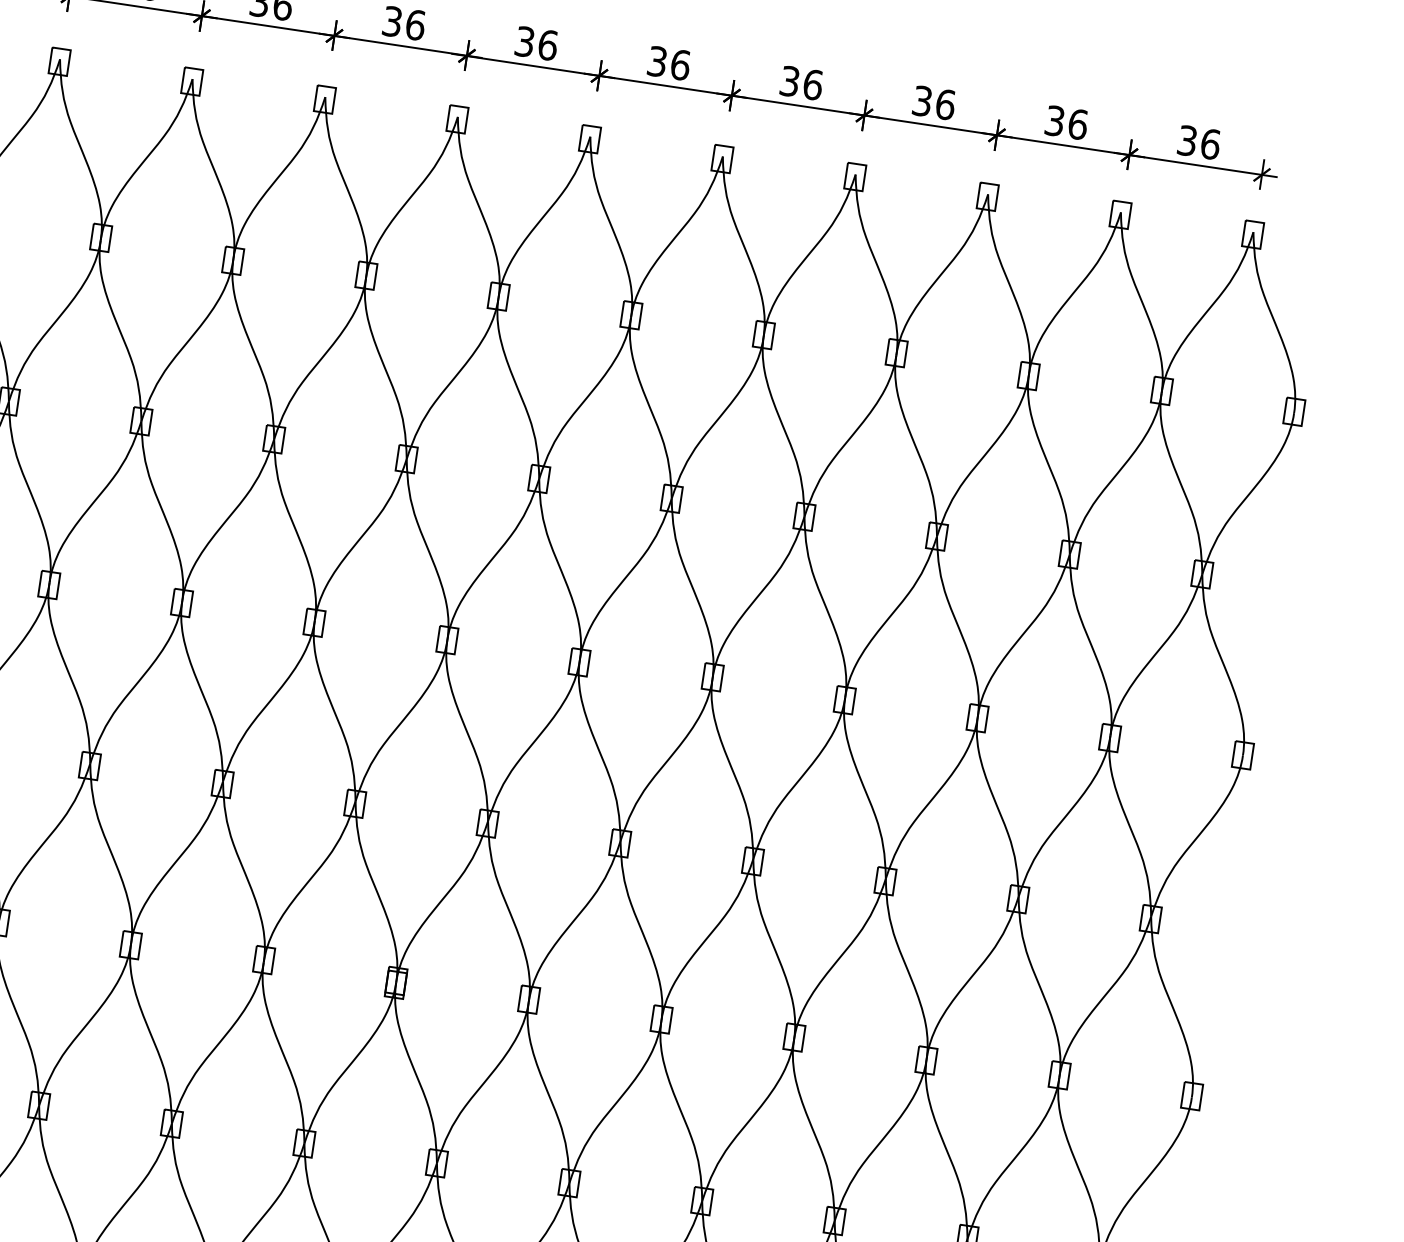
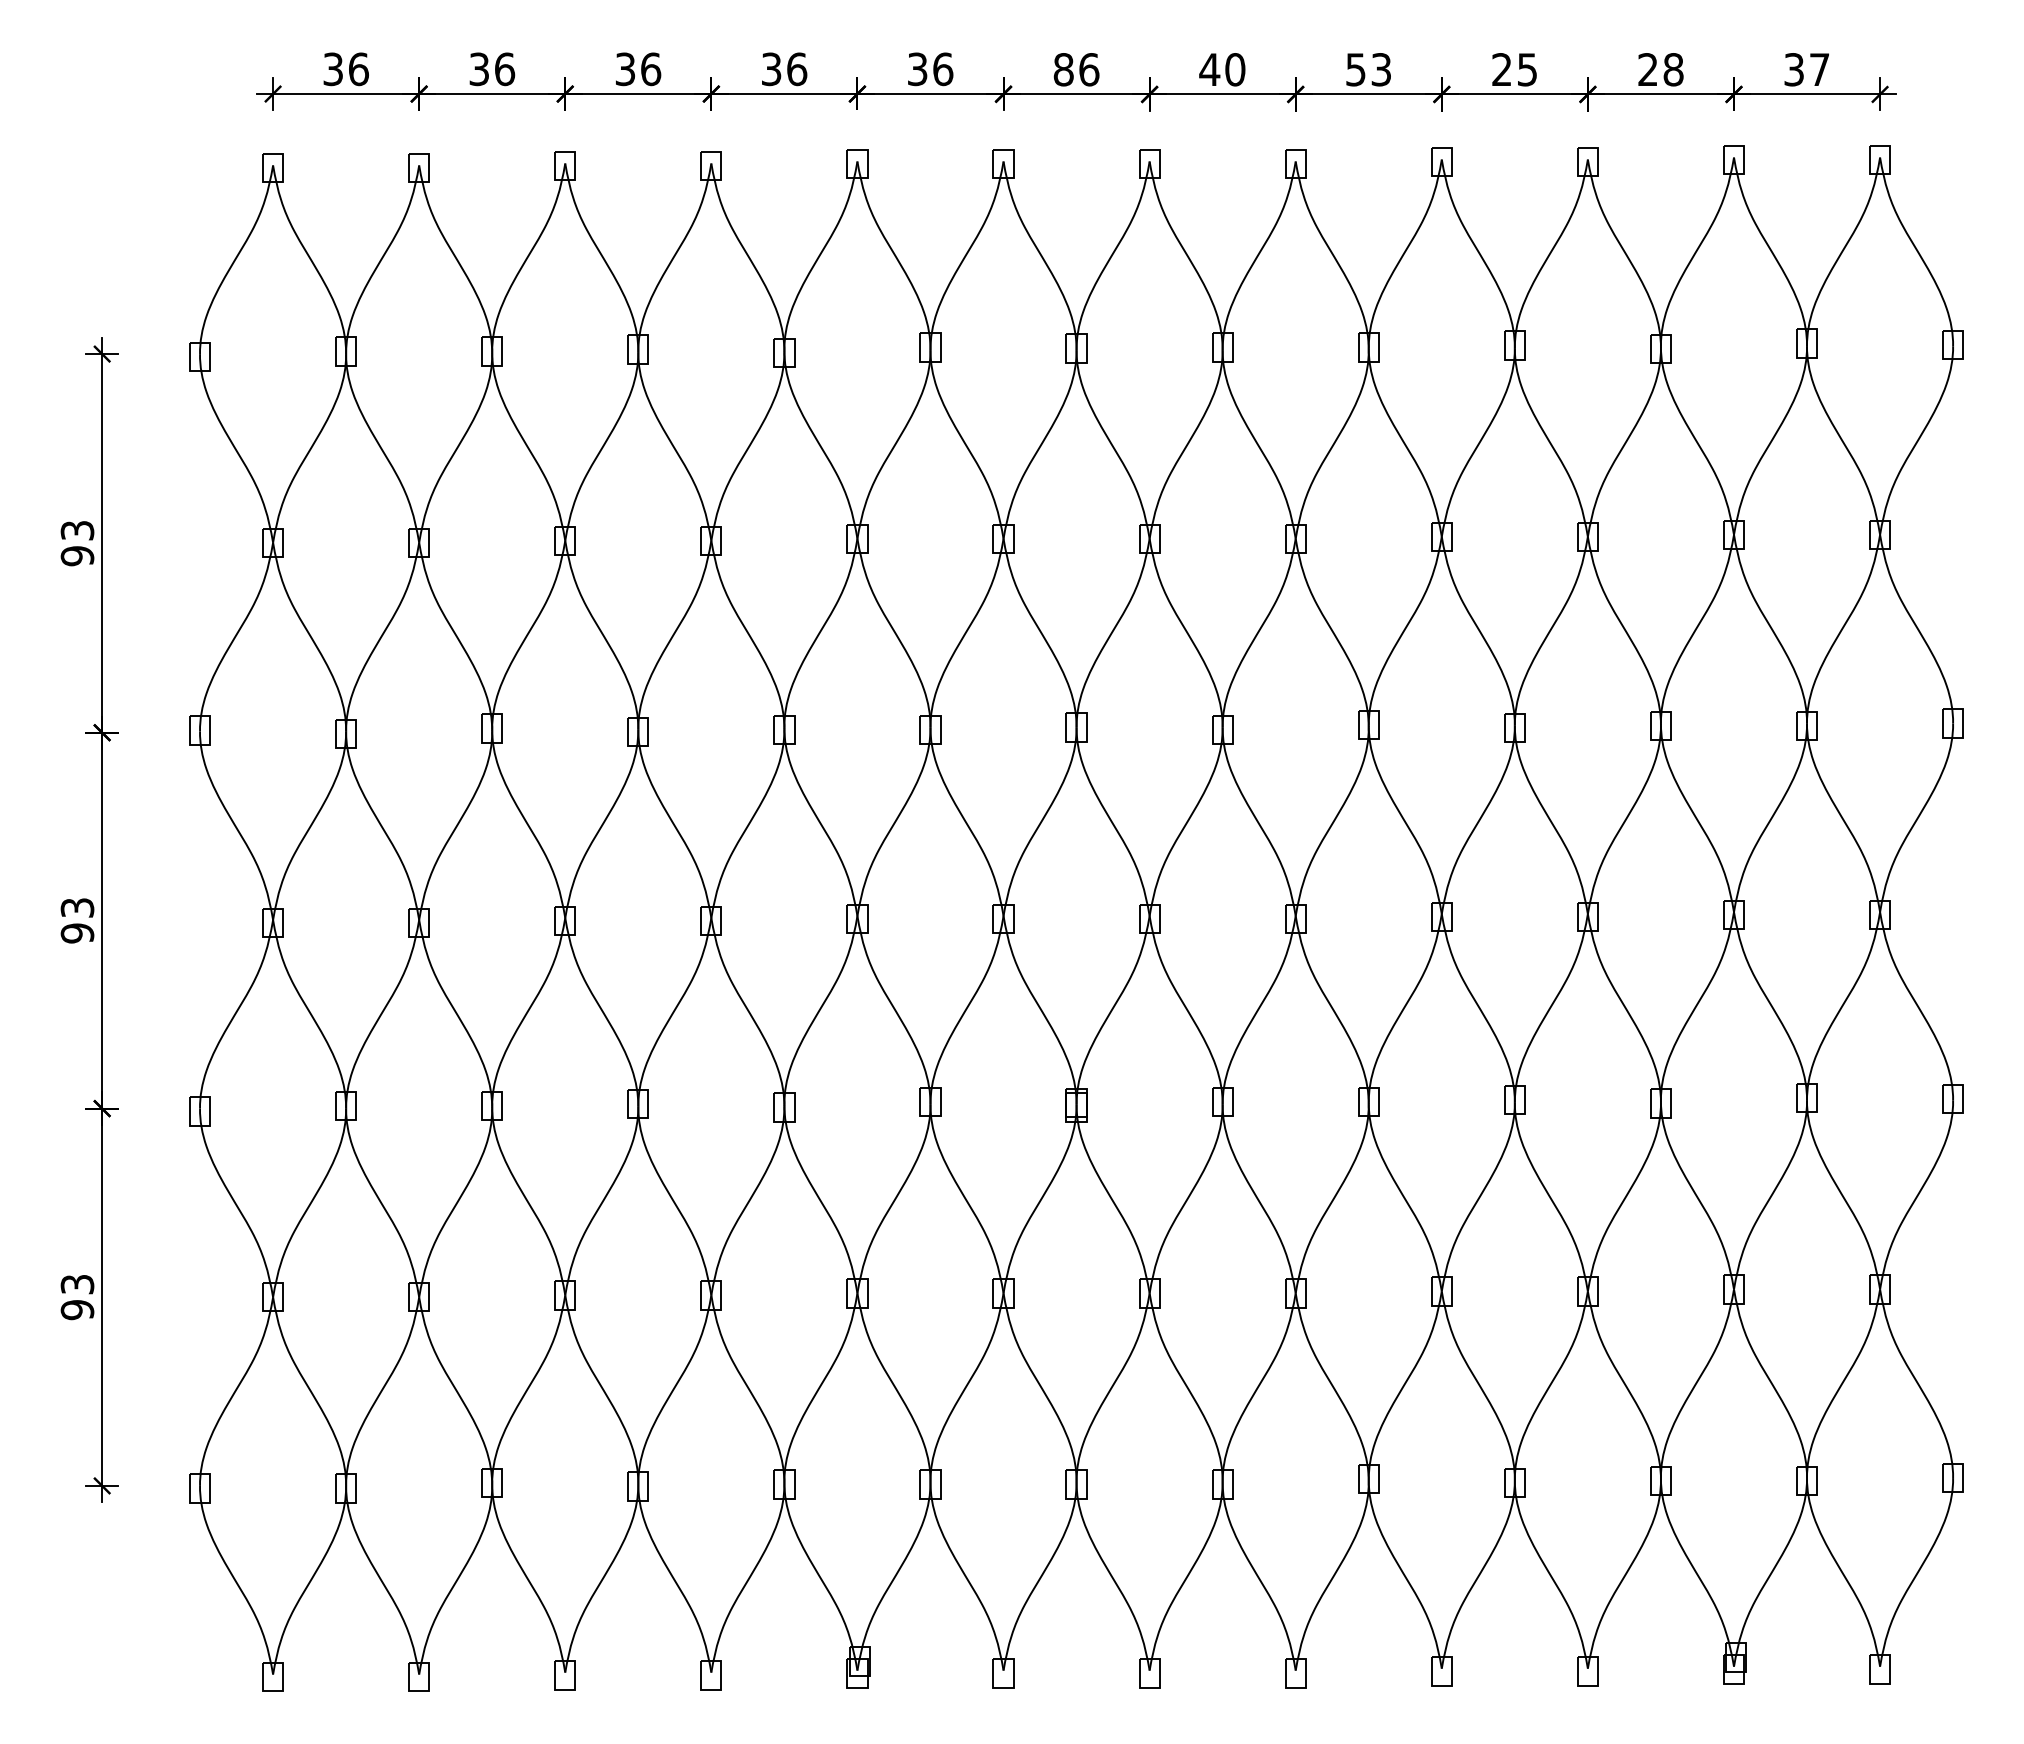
text: (524, 41) -> (1063, 69), 36 -> 86
text: (668, 63) -> (1222, 69), 36 -> 40
text: (801, 82) -> (1368, 69), 36 -> 53
text: (933, 102) -> (1514, 69), 36 -> 25
text: (1066, 122) -> (1660, 69), 36 -> 28
text: (1210, 144) -> (1819, 69), 36 -> 37

